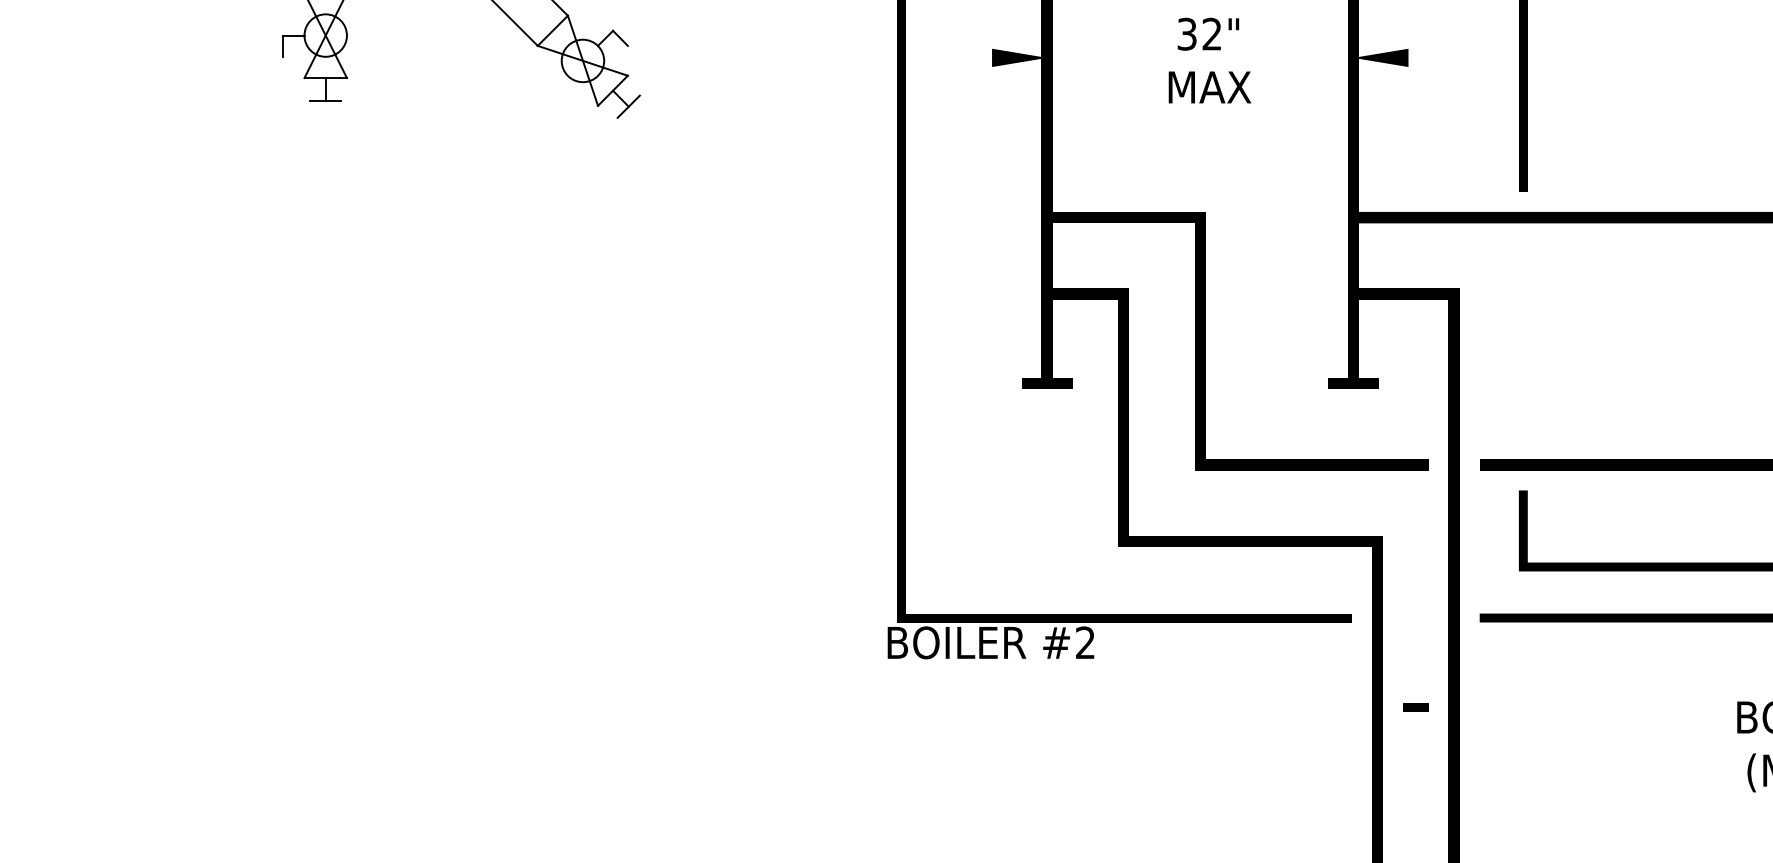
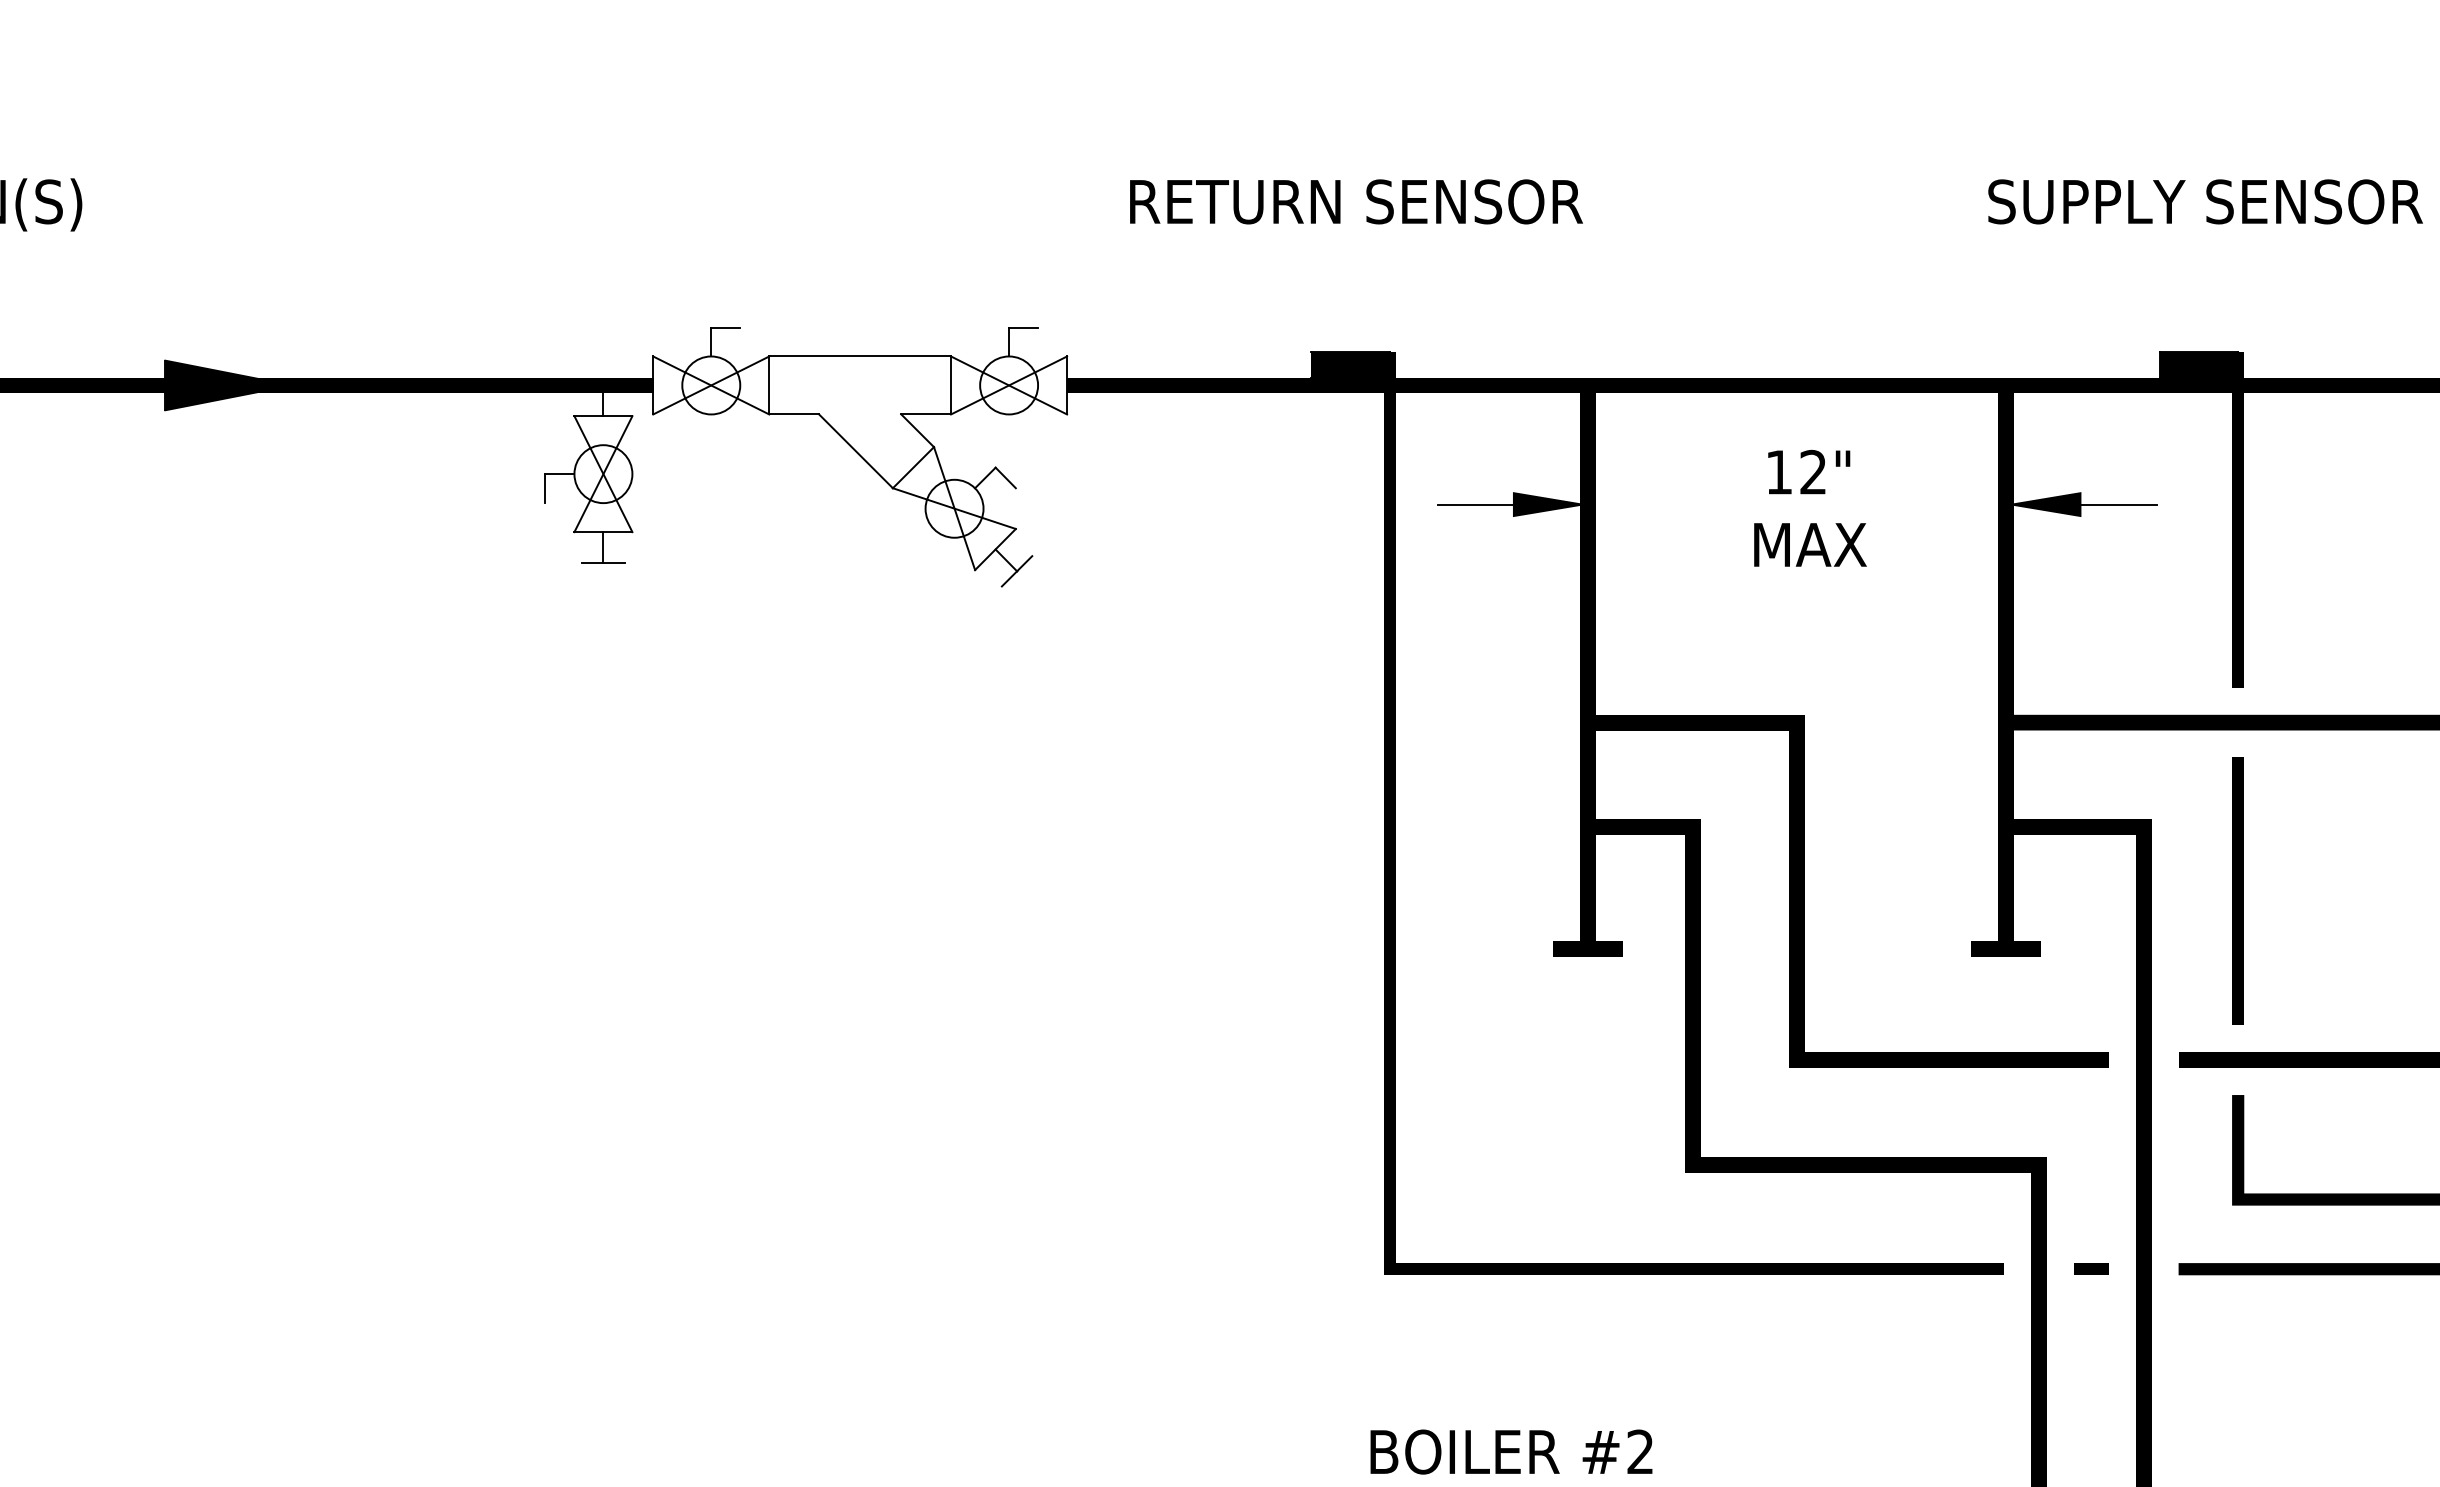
text: (1187, 33) -> (1779, 471), 32" -> 12"
line: (963, 57) -> (1474, 504), added
line: (1435, 57) -> (2118, 504), added
line: (1522, 340) -> (2237, 890), added
text: (990, 642) -> (1511, 1451), moved
line: (1415, 706) -> (2091, 1268), moved

